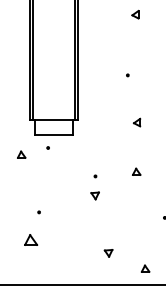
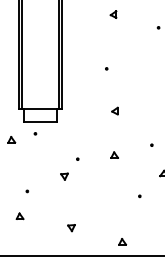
part: (95, 195) -> (64, 176), moved
part: (30, 240) -> (19, 216), size x0.62
part: (108, 253) -> (71, 228), moved

